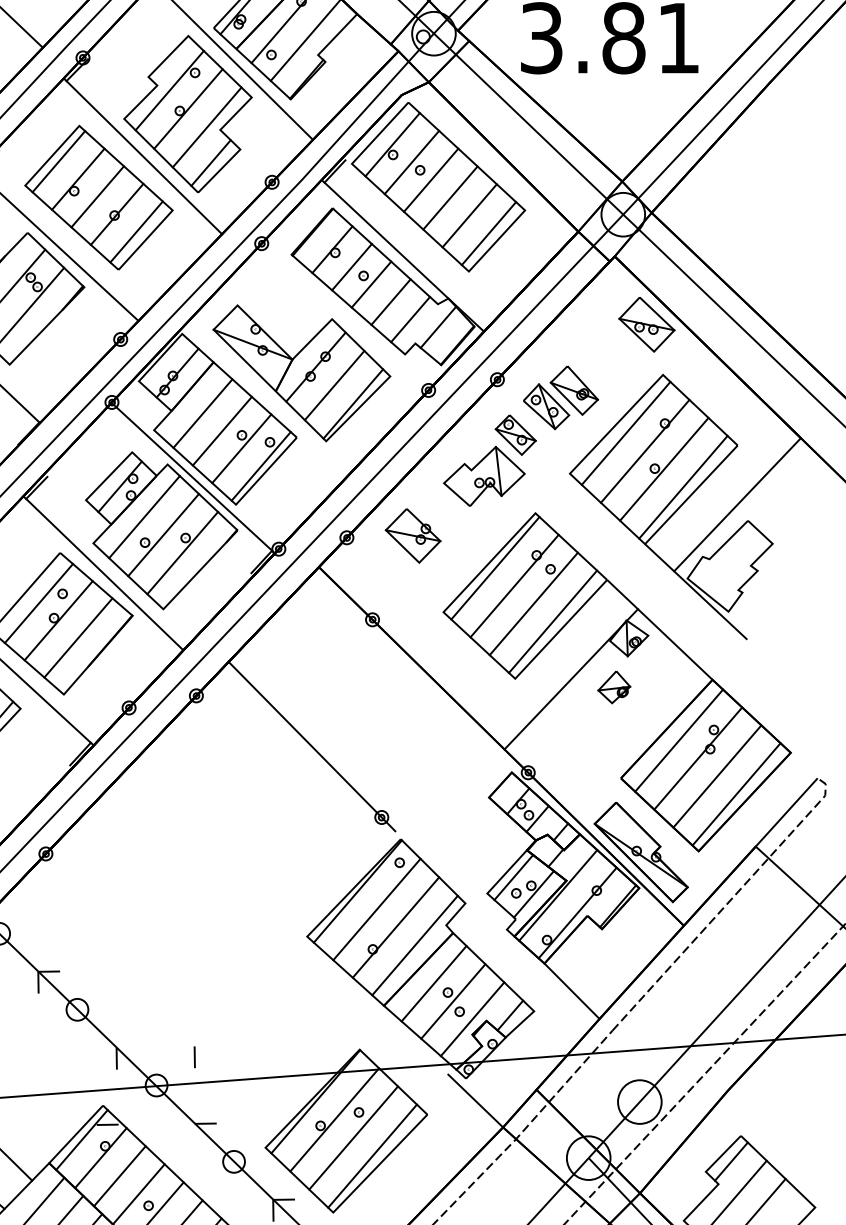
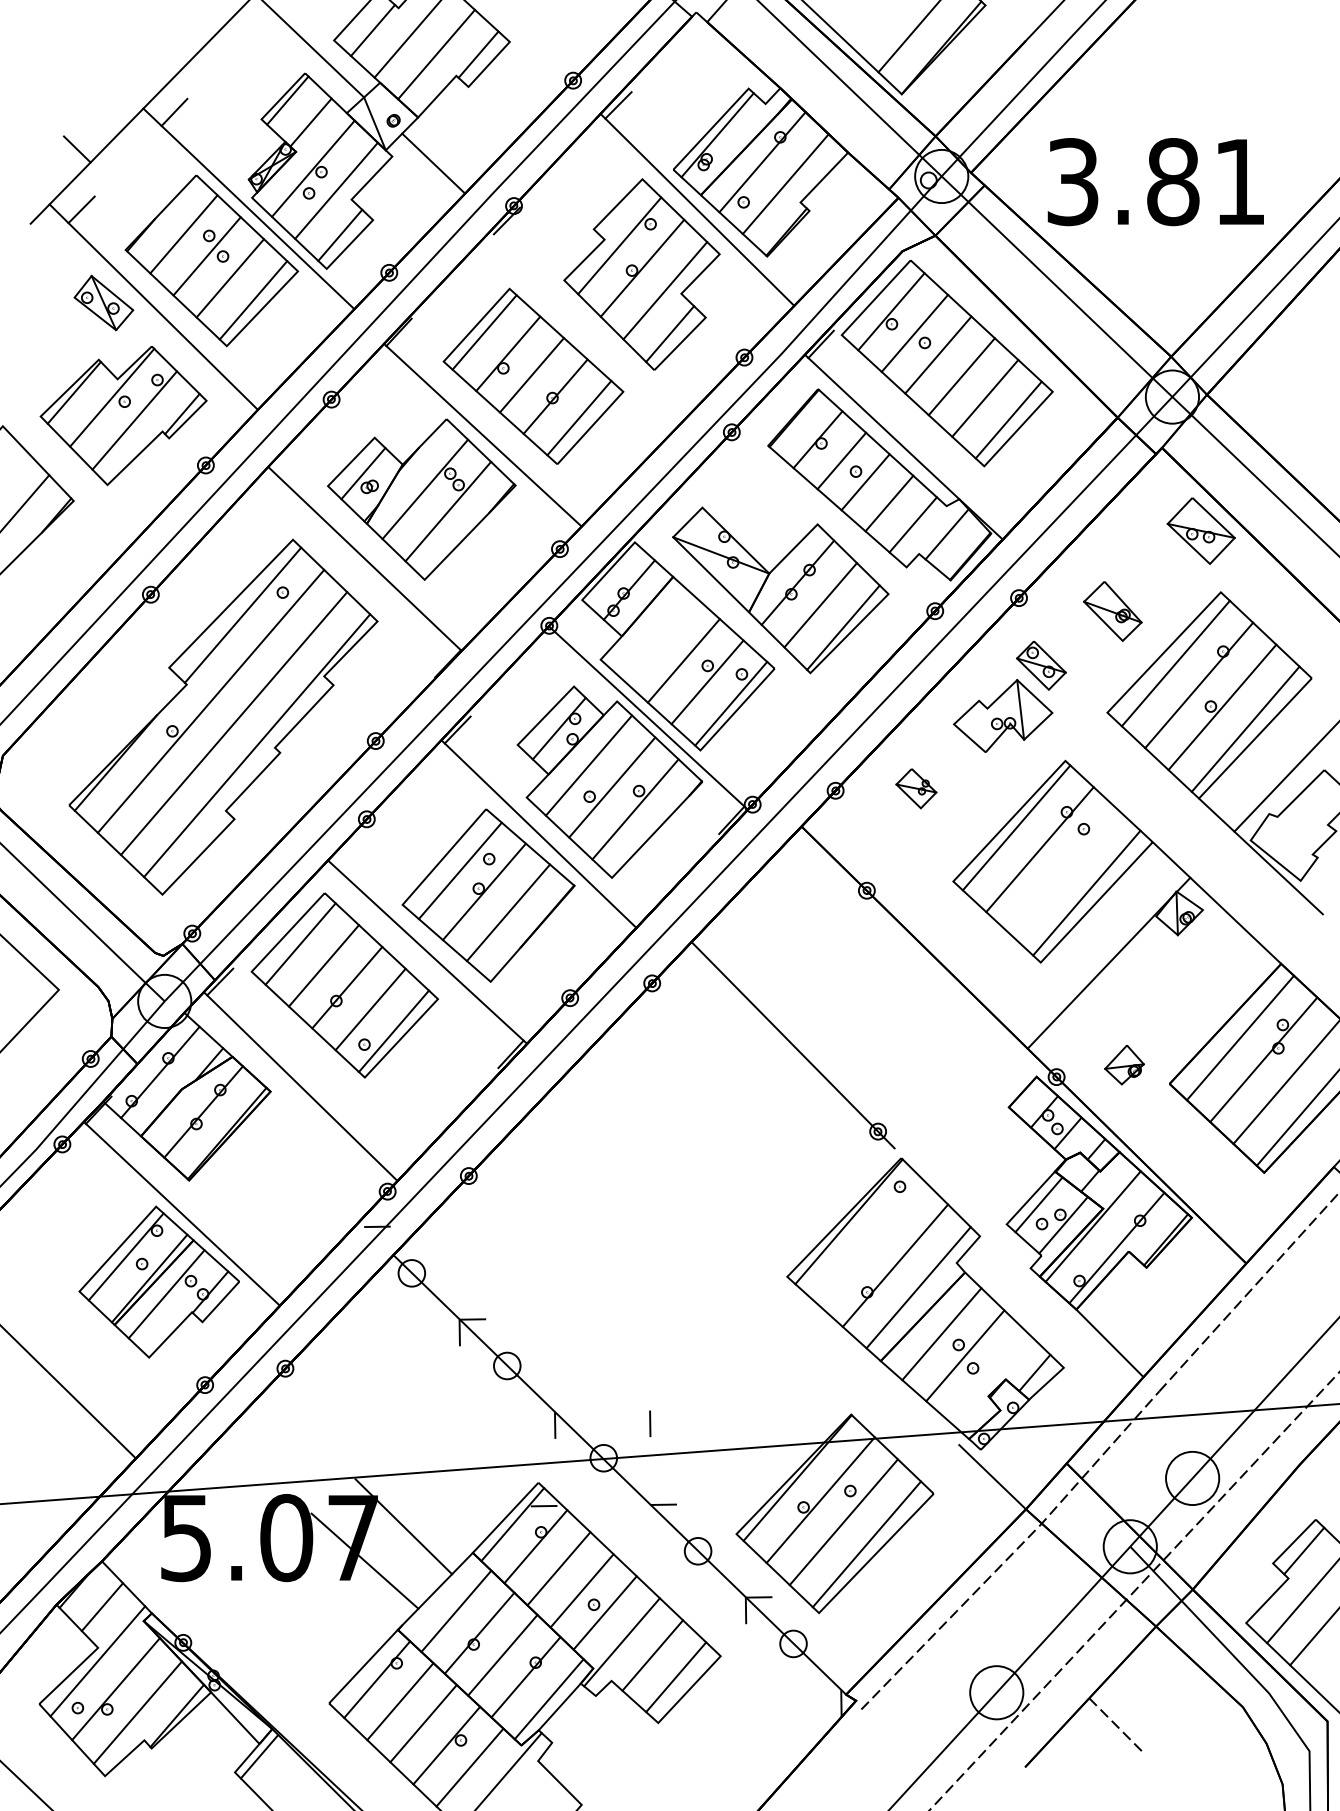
line: (142, 155) -> (586, 325), removed
part: (546, 406) -> (1078, 630), removed
line: (203, 413) -> (660, 639), removed
part: (413, 535) -> (916, 788), size x0.6
line: (533, 604) -> (1063, 871), removed
part: (614, 687) -> (1124, 1065), moved
part: (641, 851) -> (1194, 1173), removed
line: (377, 909) -> (872, 1243), removed
line: (472, 1019) -> (988, 1377), removed

